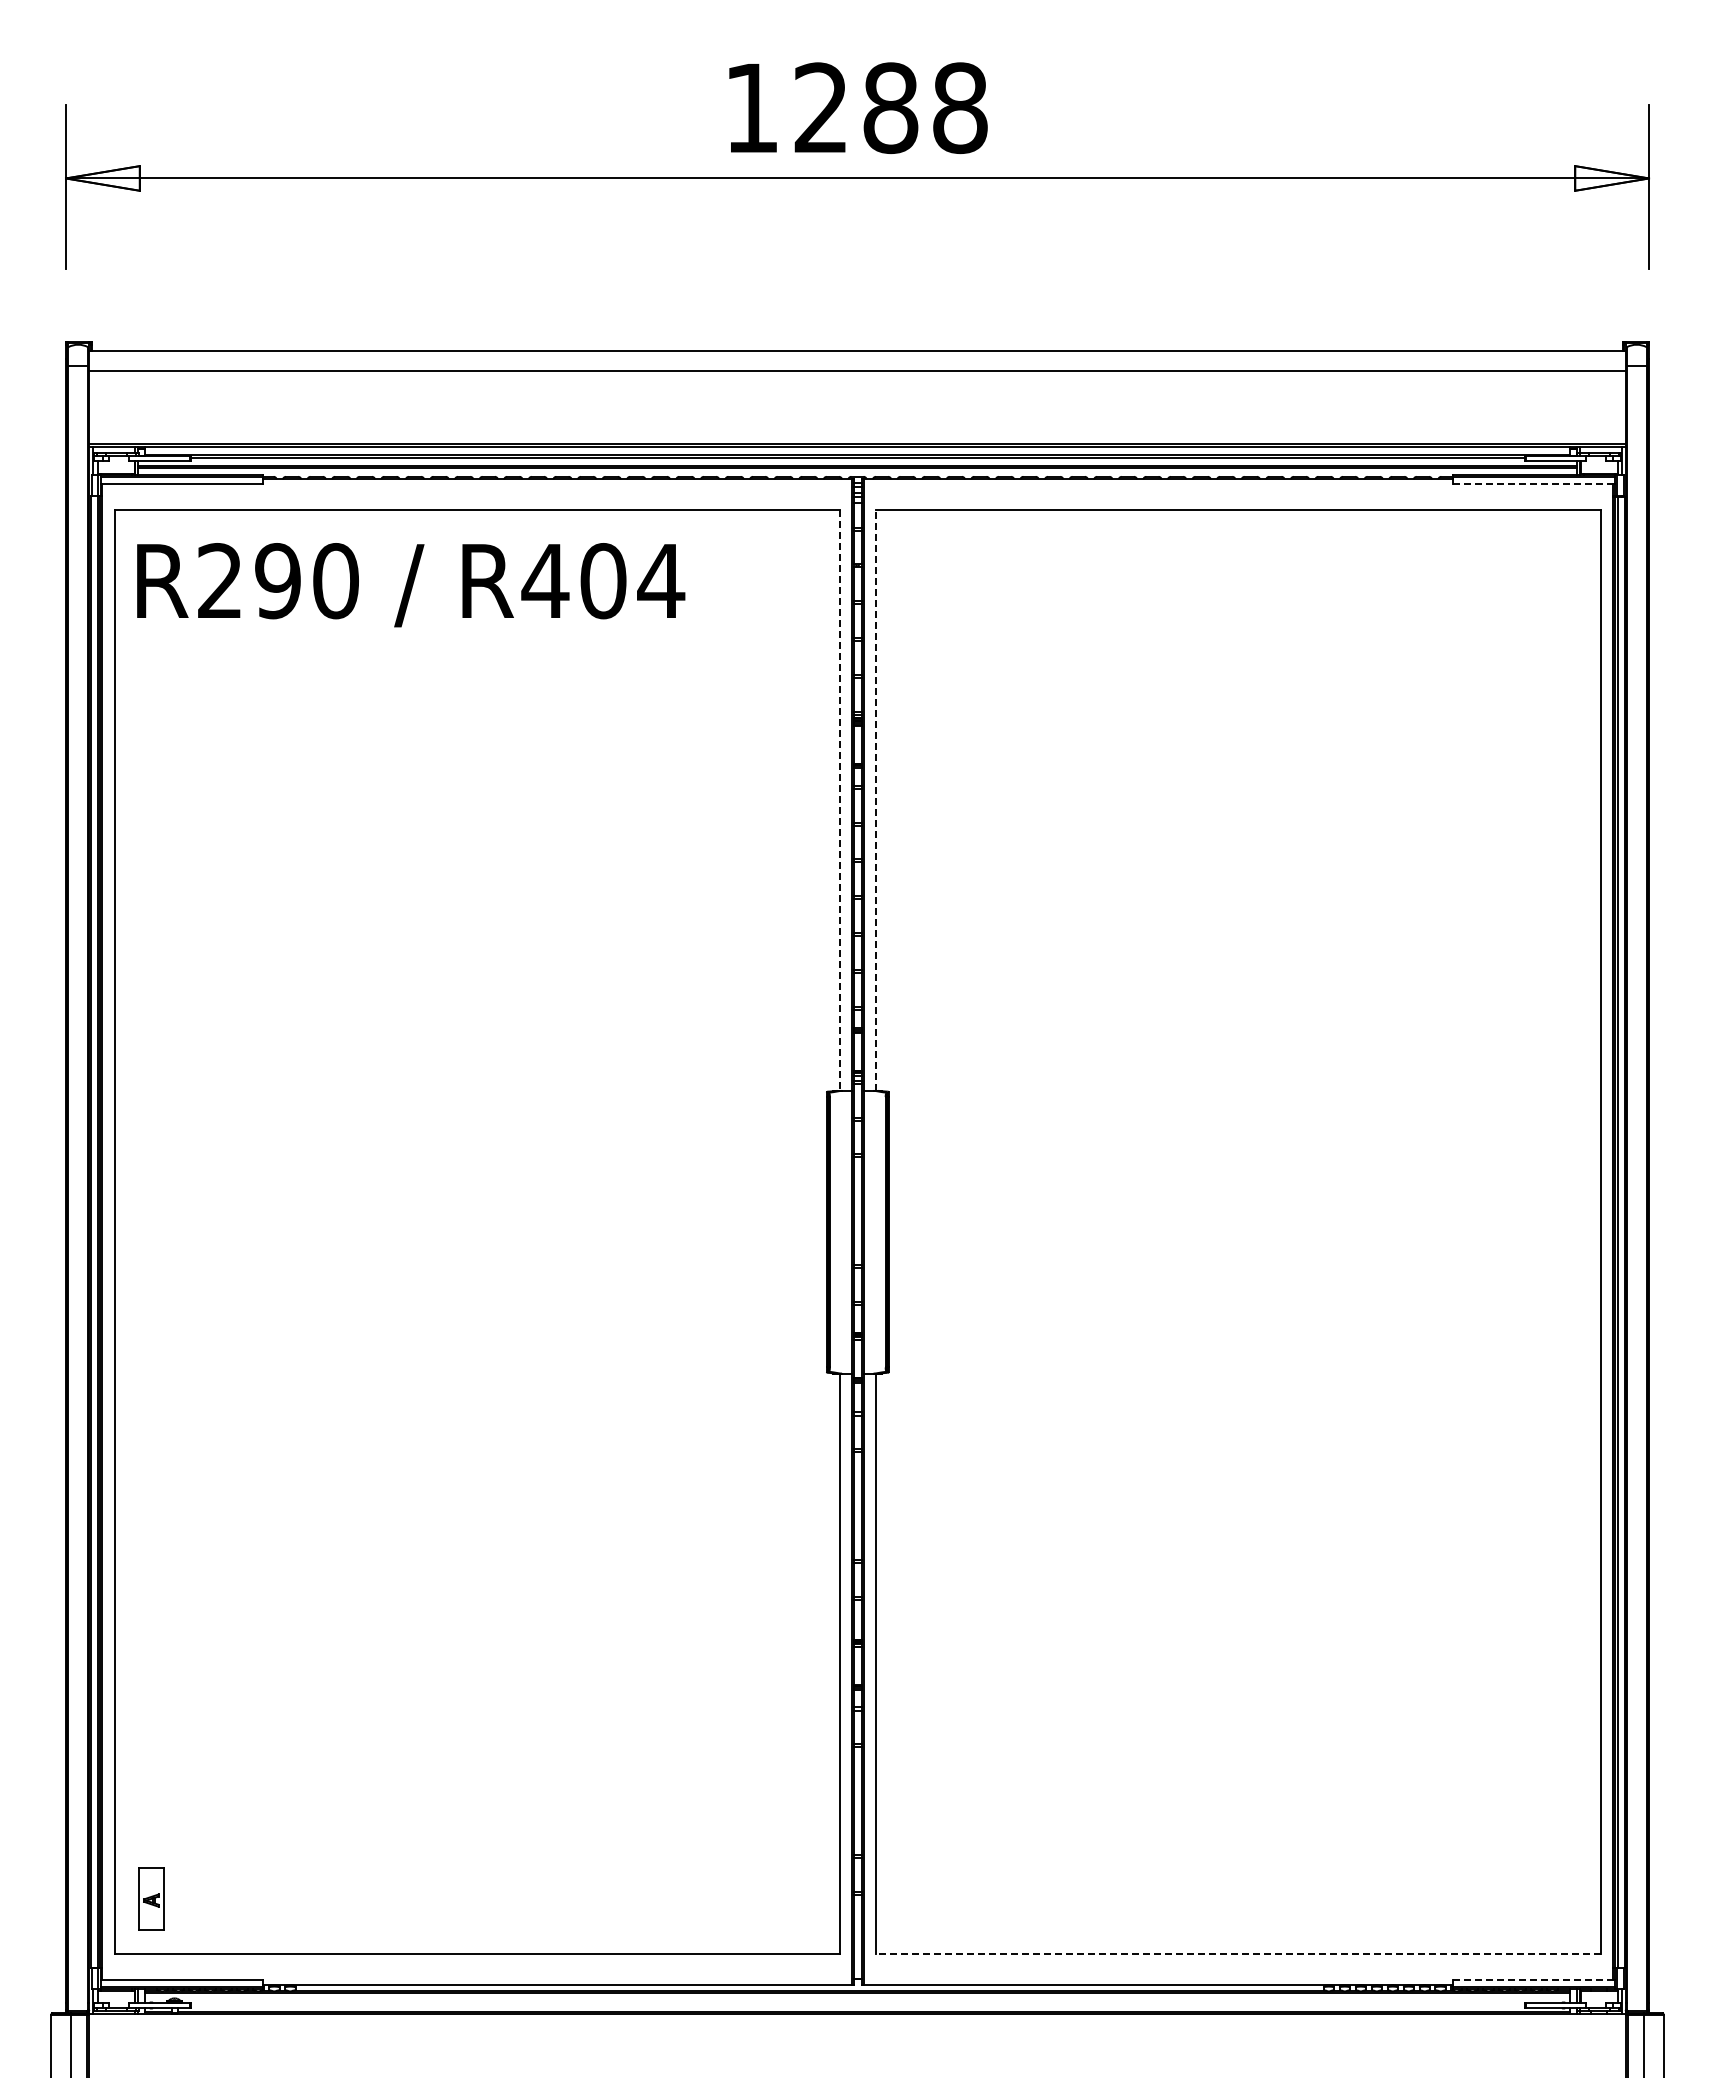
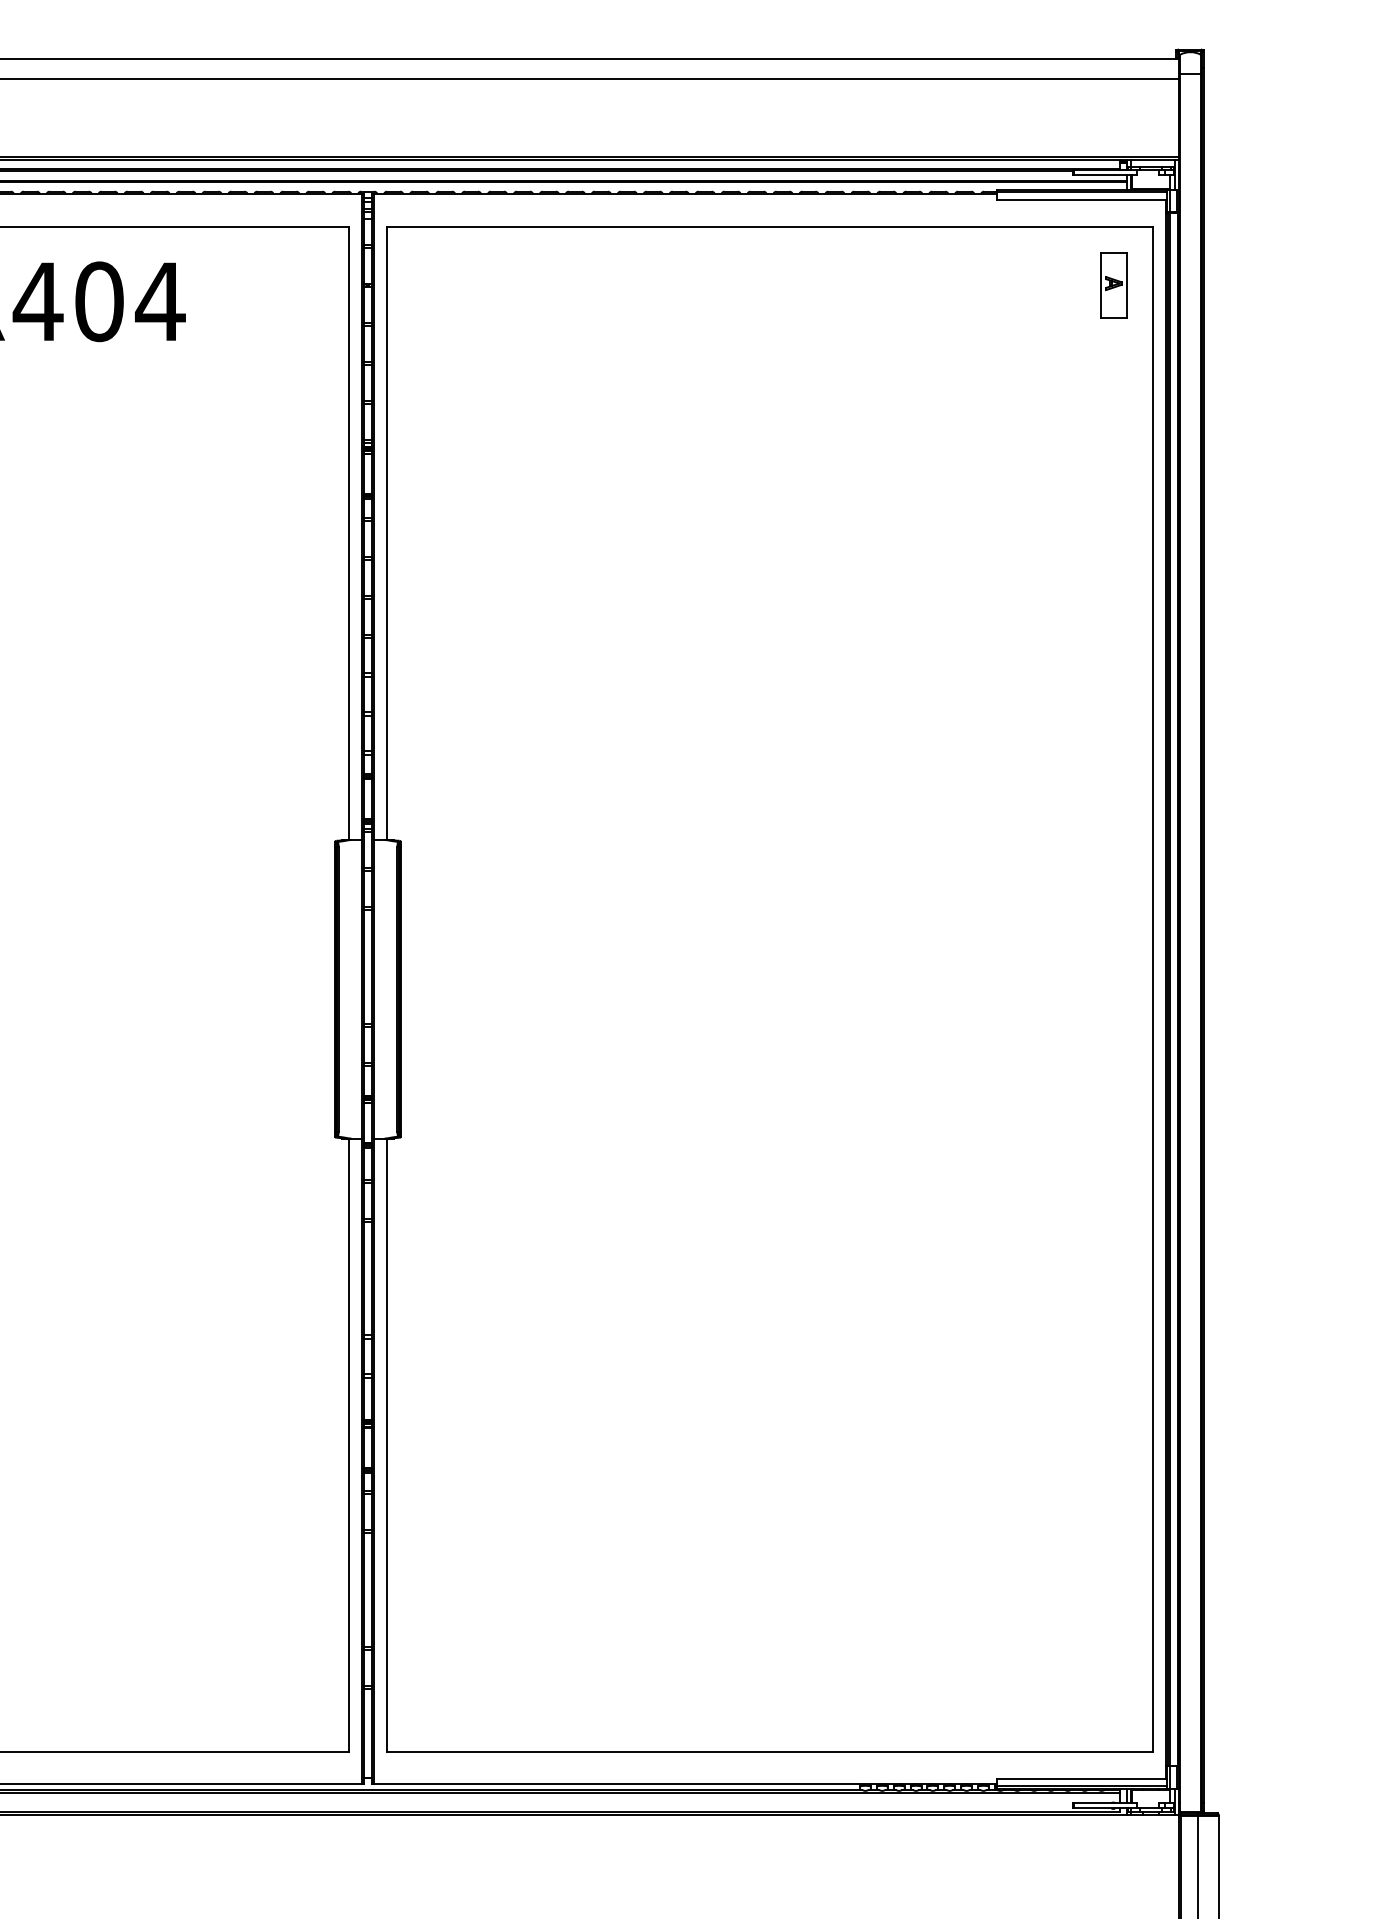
line: (1533, 484) -> (1081, 199), dashed -> solid
part: (1563, 565) -> (1113, 285), added
line: (875, 800) -> (386, 533), dashed -> solid
line: (839, 801) -> (348, 534), dashed -> solid
line: (1238, 1954) -> (770, 1751), dashed -> solid
line: (1533, 1980) -> (1081, 1779), dashed -> solid

